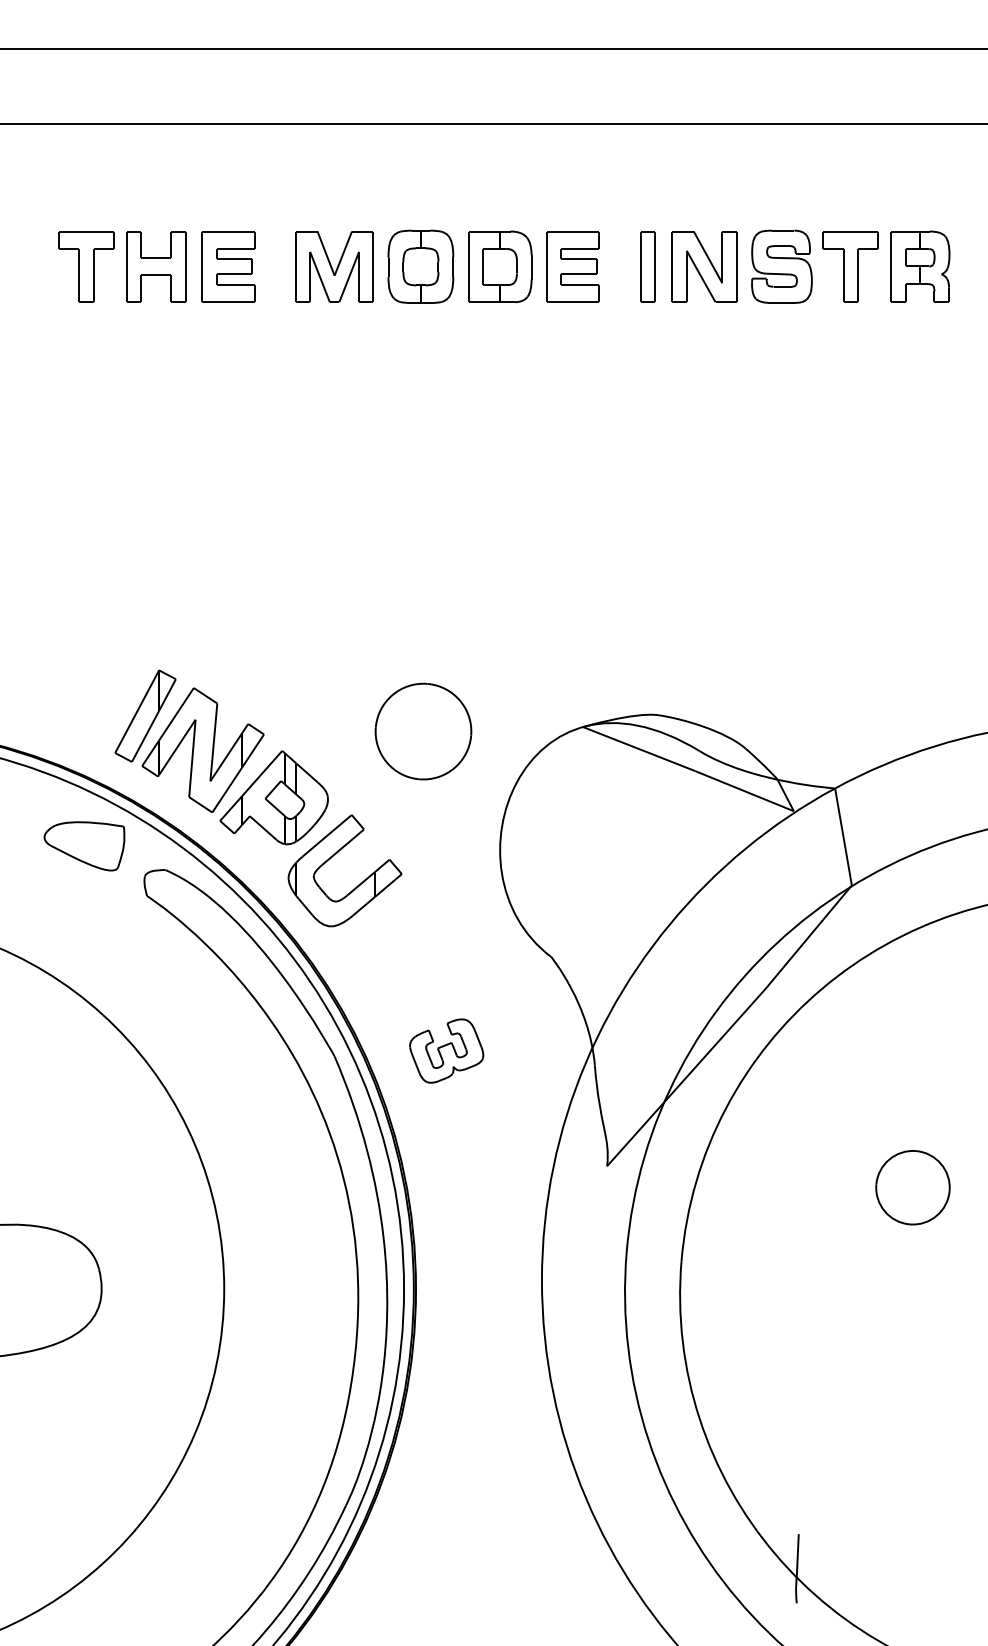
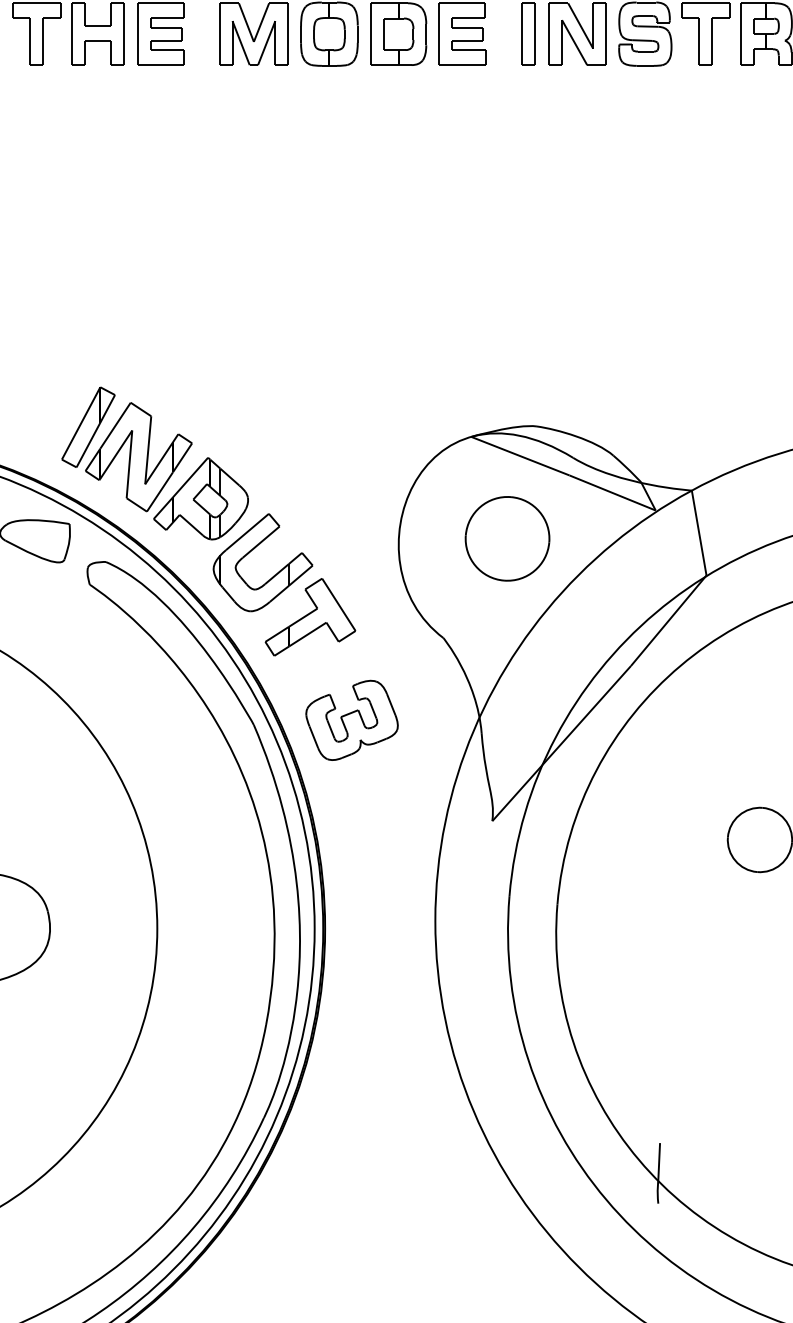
part: (423, 731) -> (507, 538), moved
part: (399, 932) -> (310, 616), added
part: (446, 1050) -> (351, 719), size x1.43

